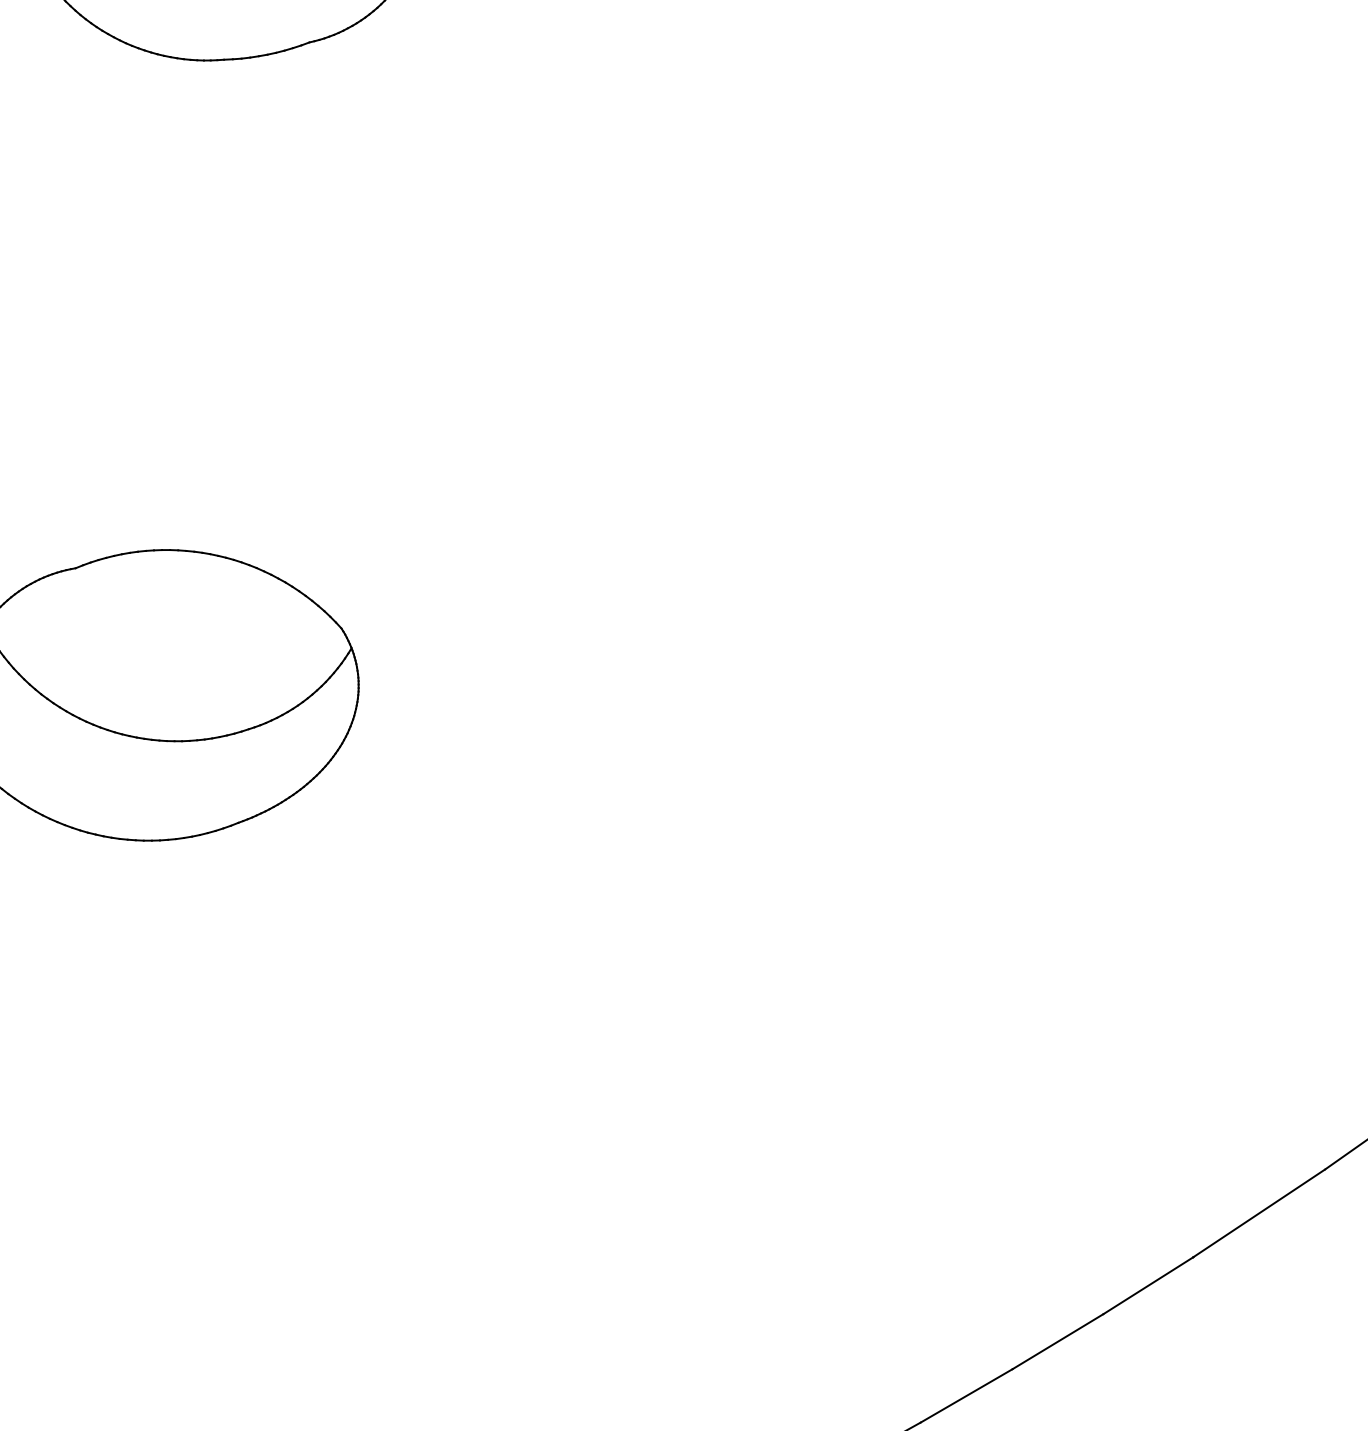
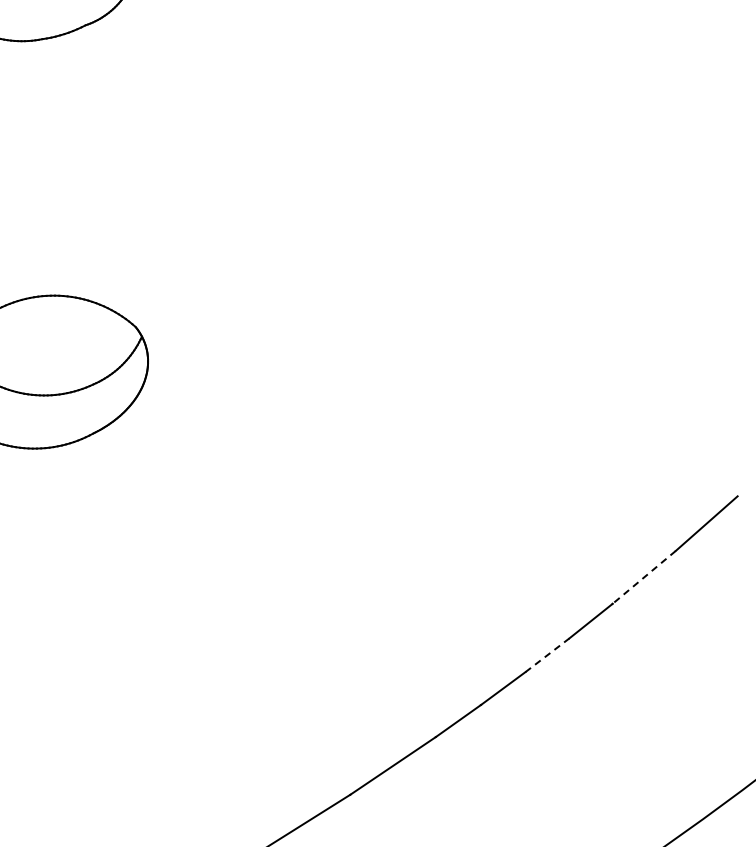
line: (1257, 1213) -> (643, 577), solid -> dashed
line: (1058, 1342) -> (547, 655), solid -> dashed

